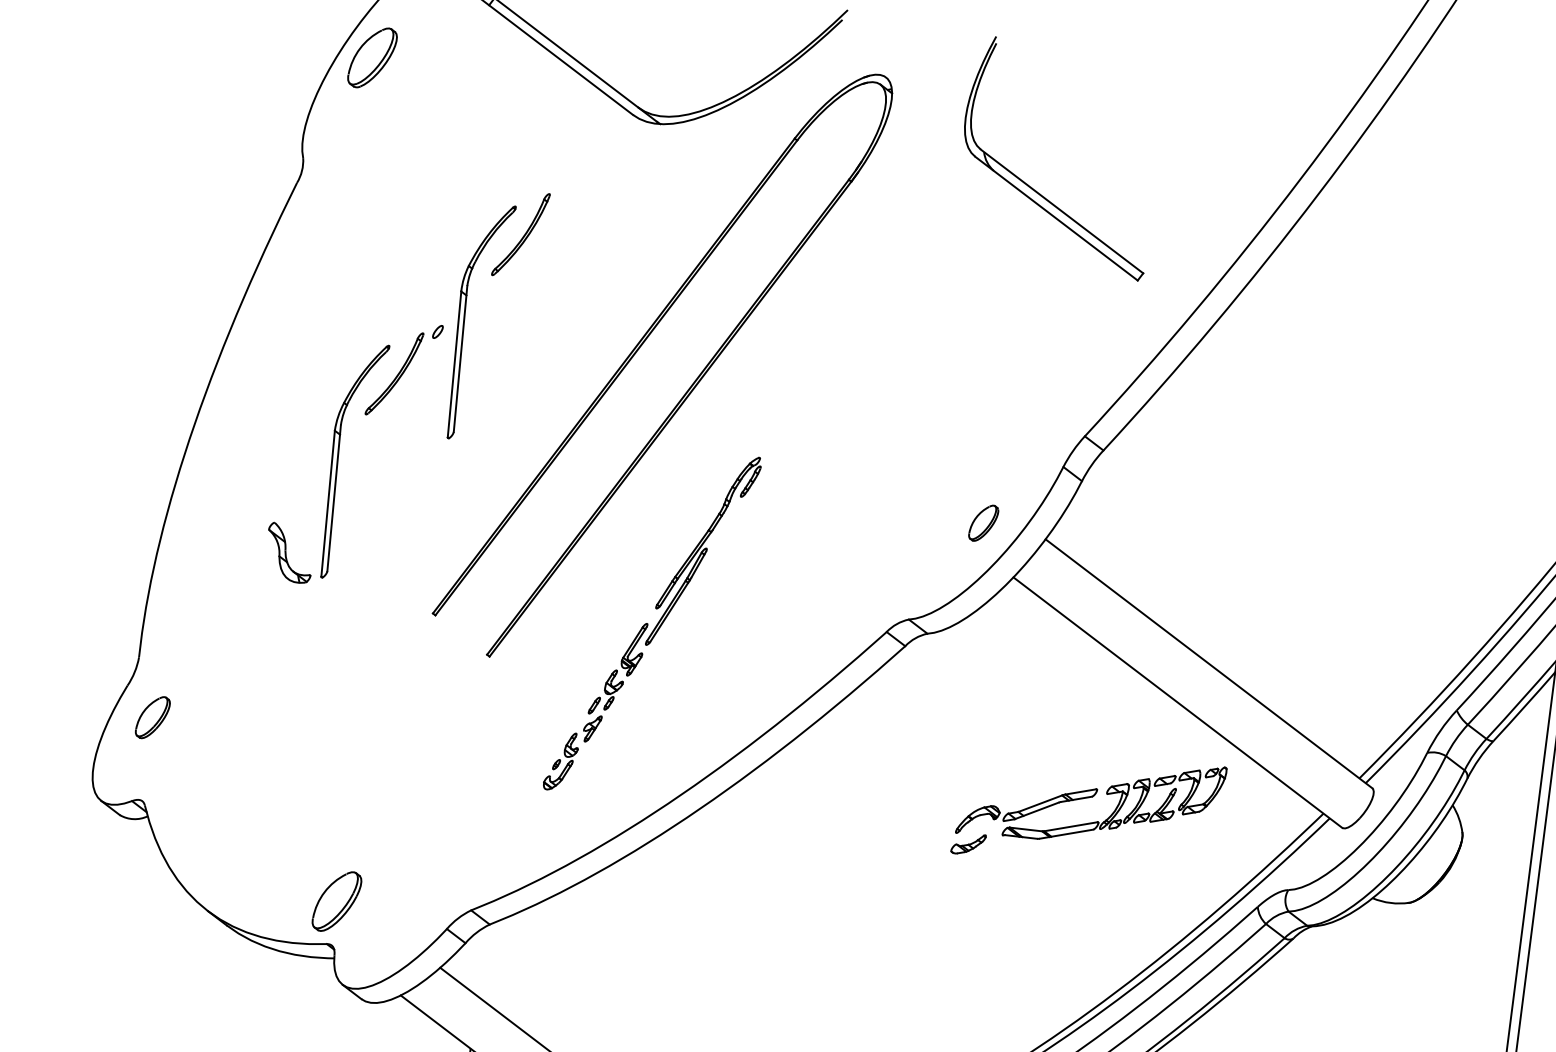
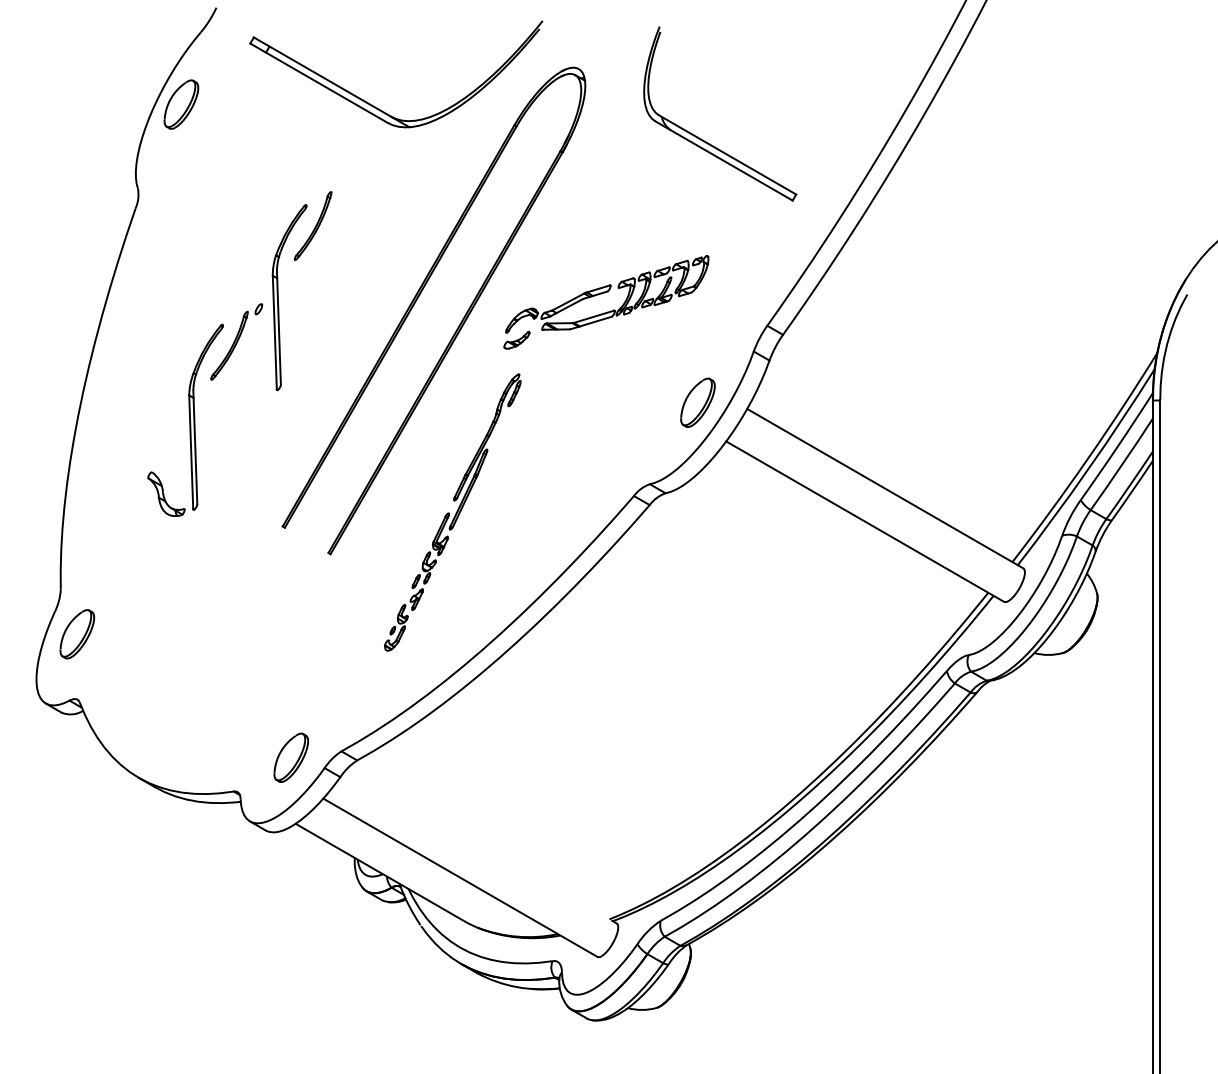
part: (983, 522) -> (697, 402), size x1.67
part: (153, 717) -> (77, 634), size x1.43
part: (1092, 821) -> (610, 310), moved
part: (337, 901) -> (291, 757), moved

